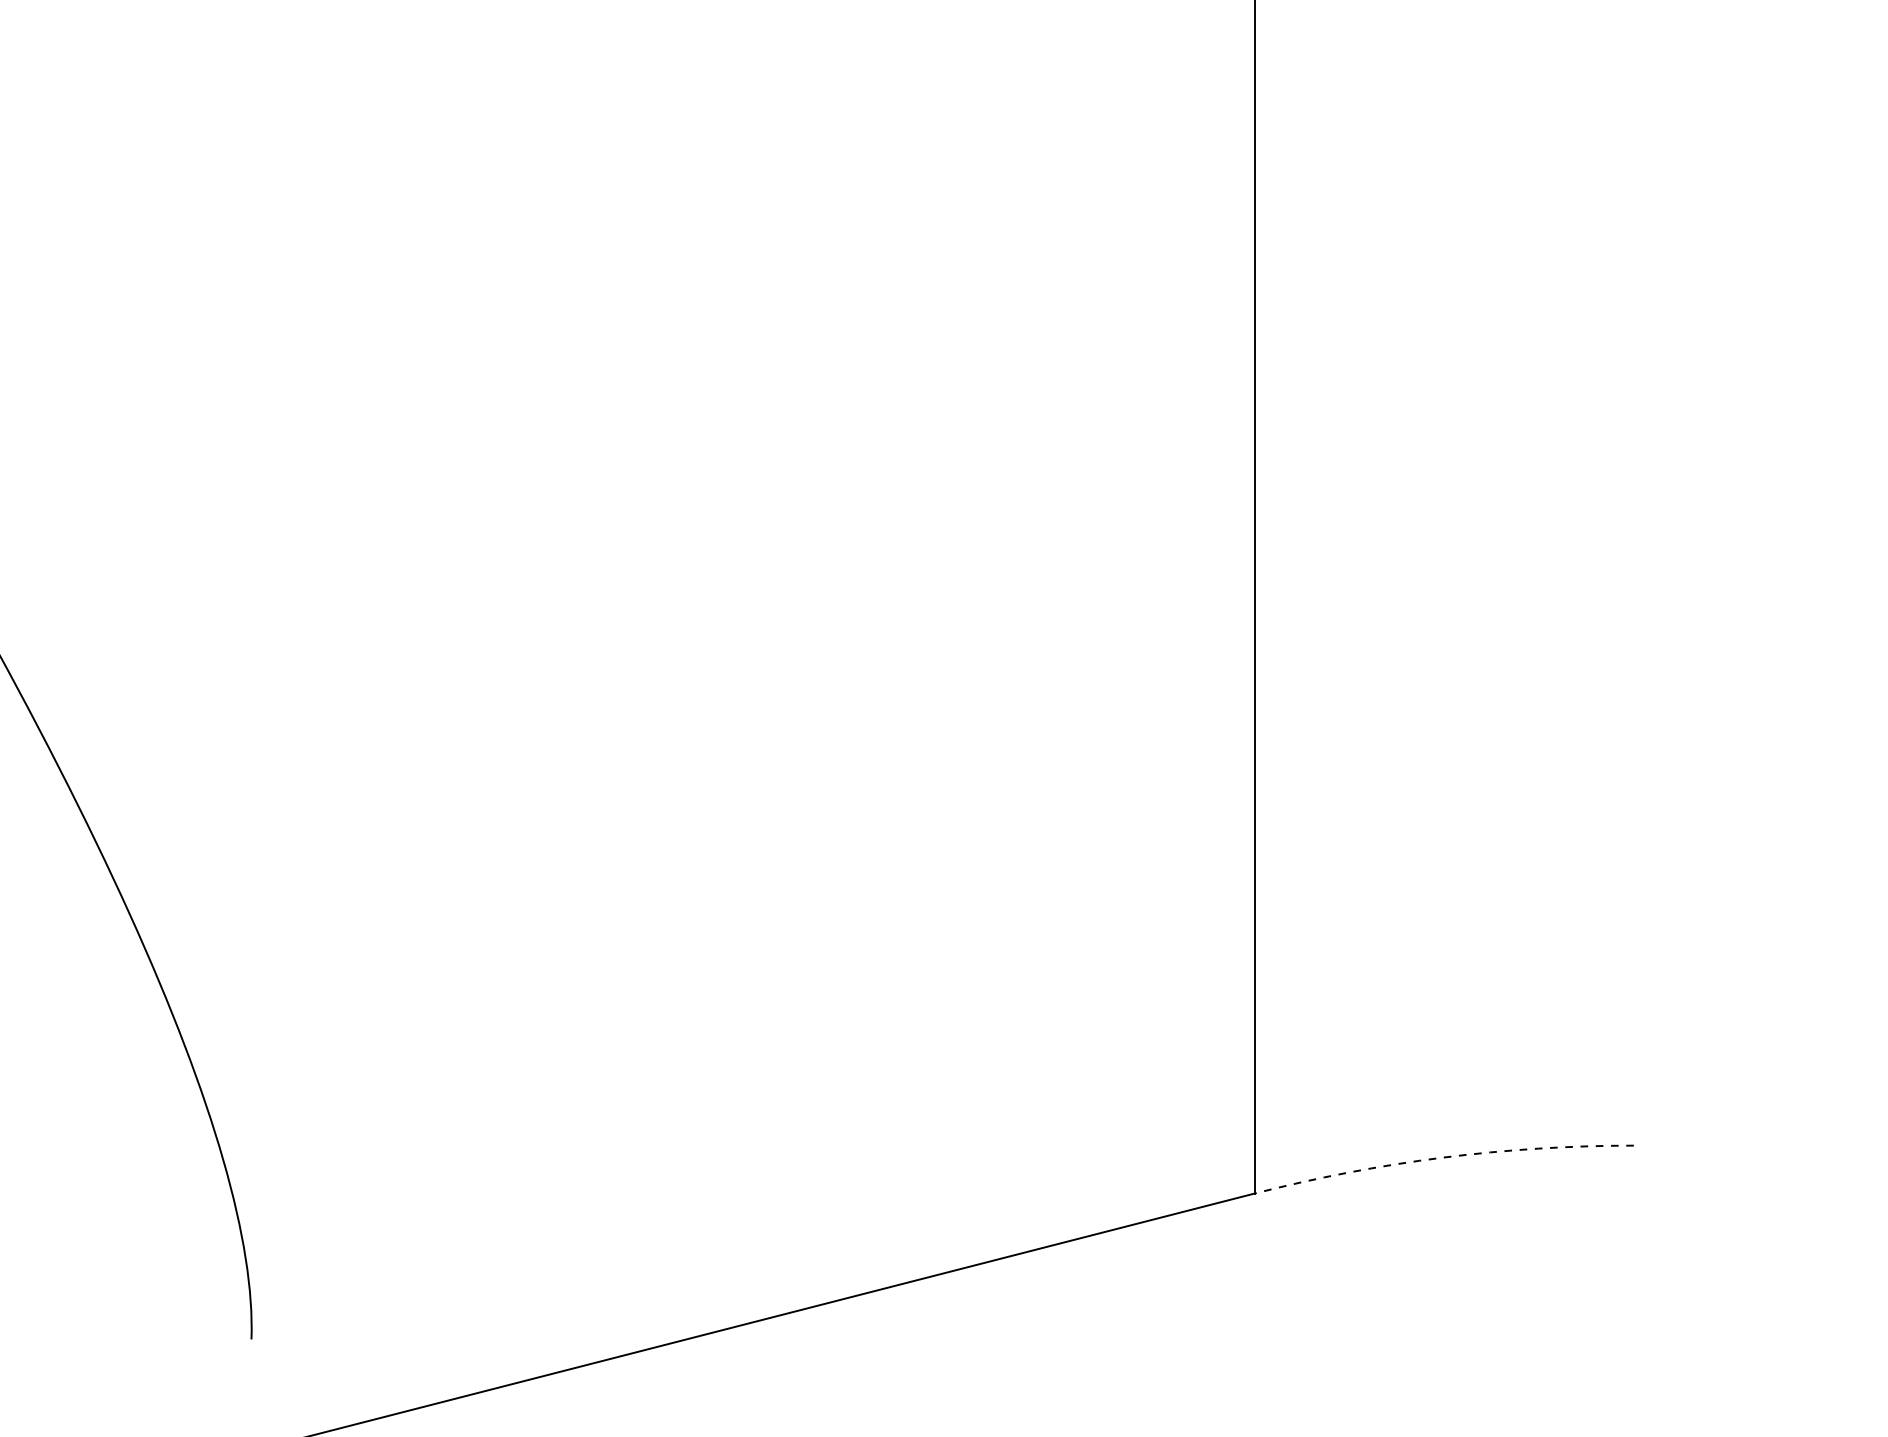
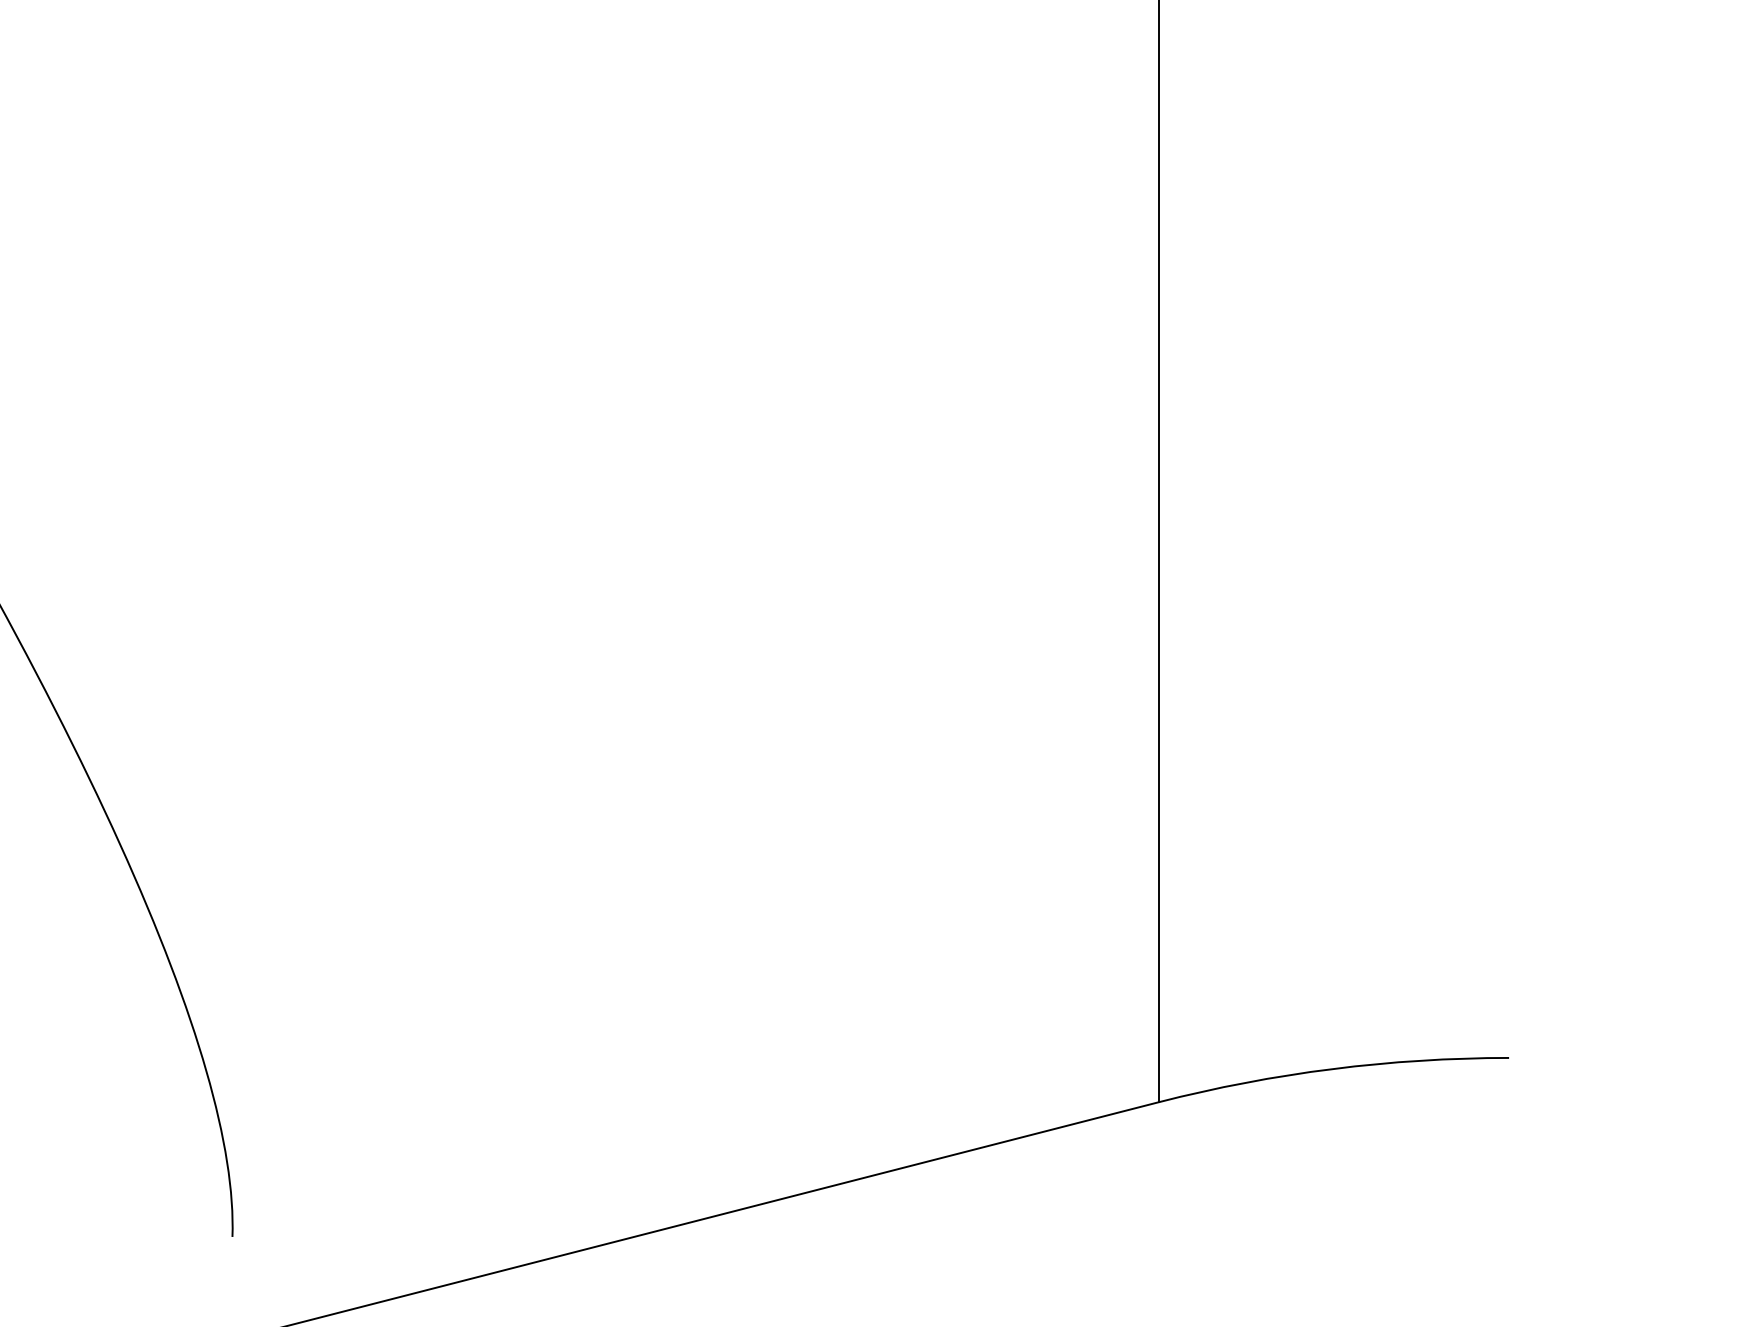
arc: (1442, 1157) -> (1332, 1068), dashed -> solid

